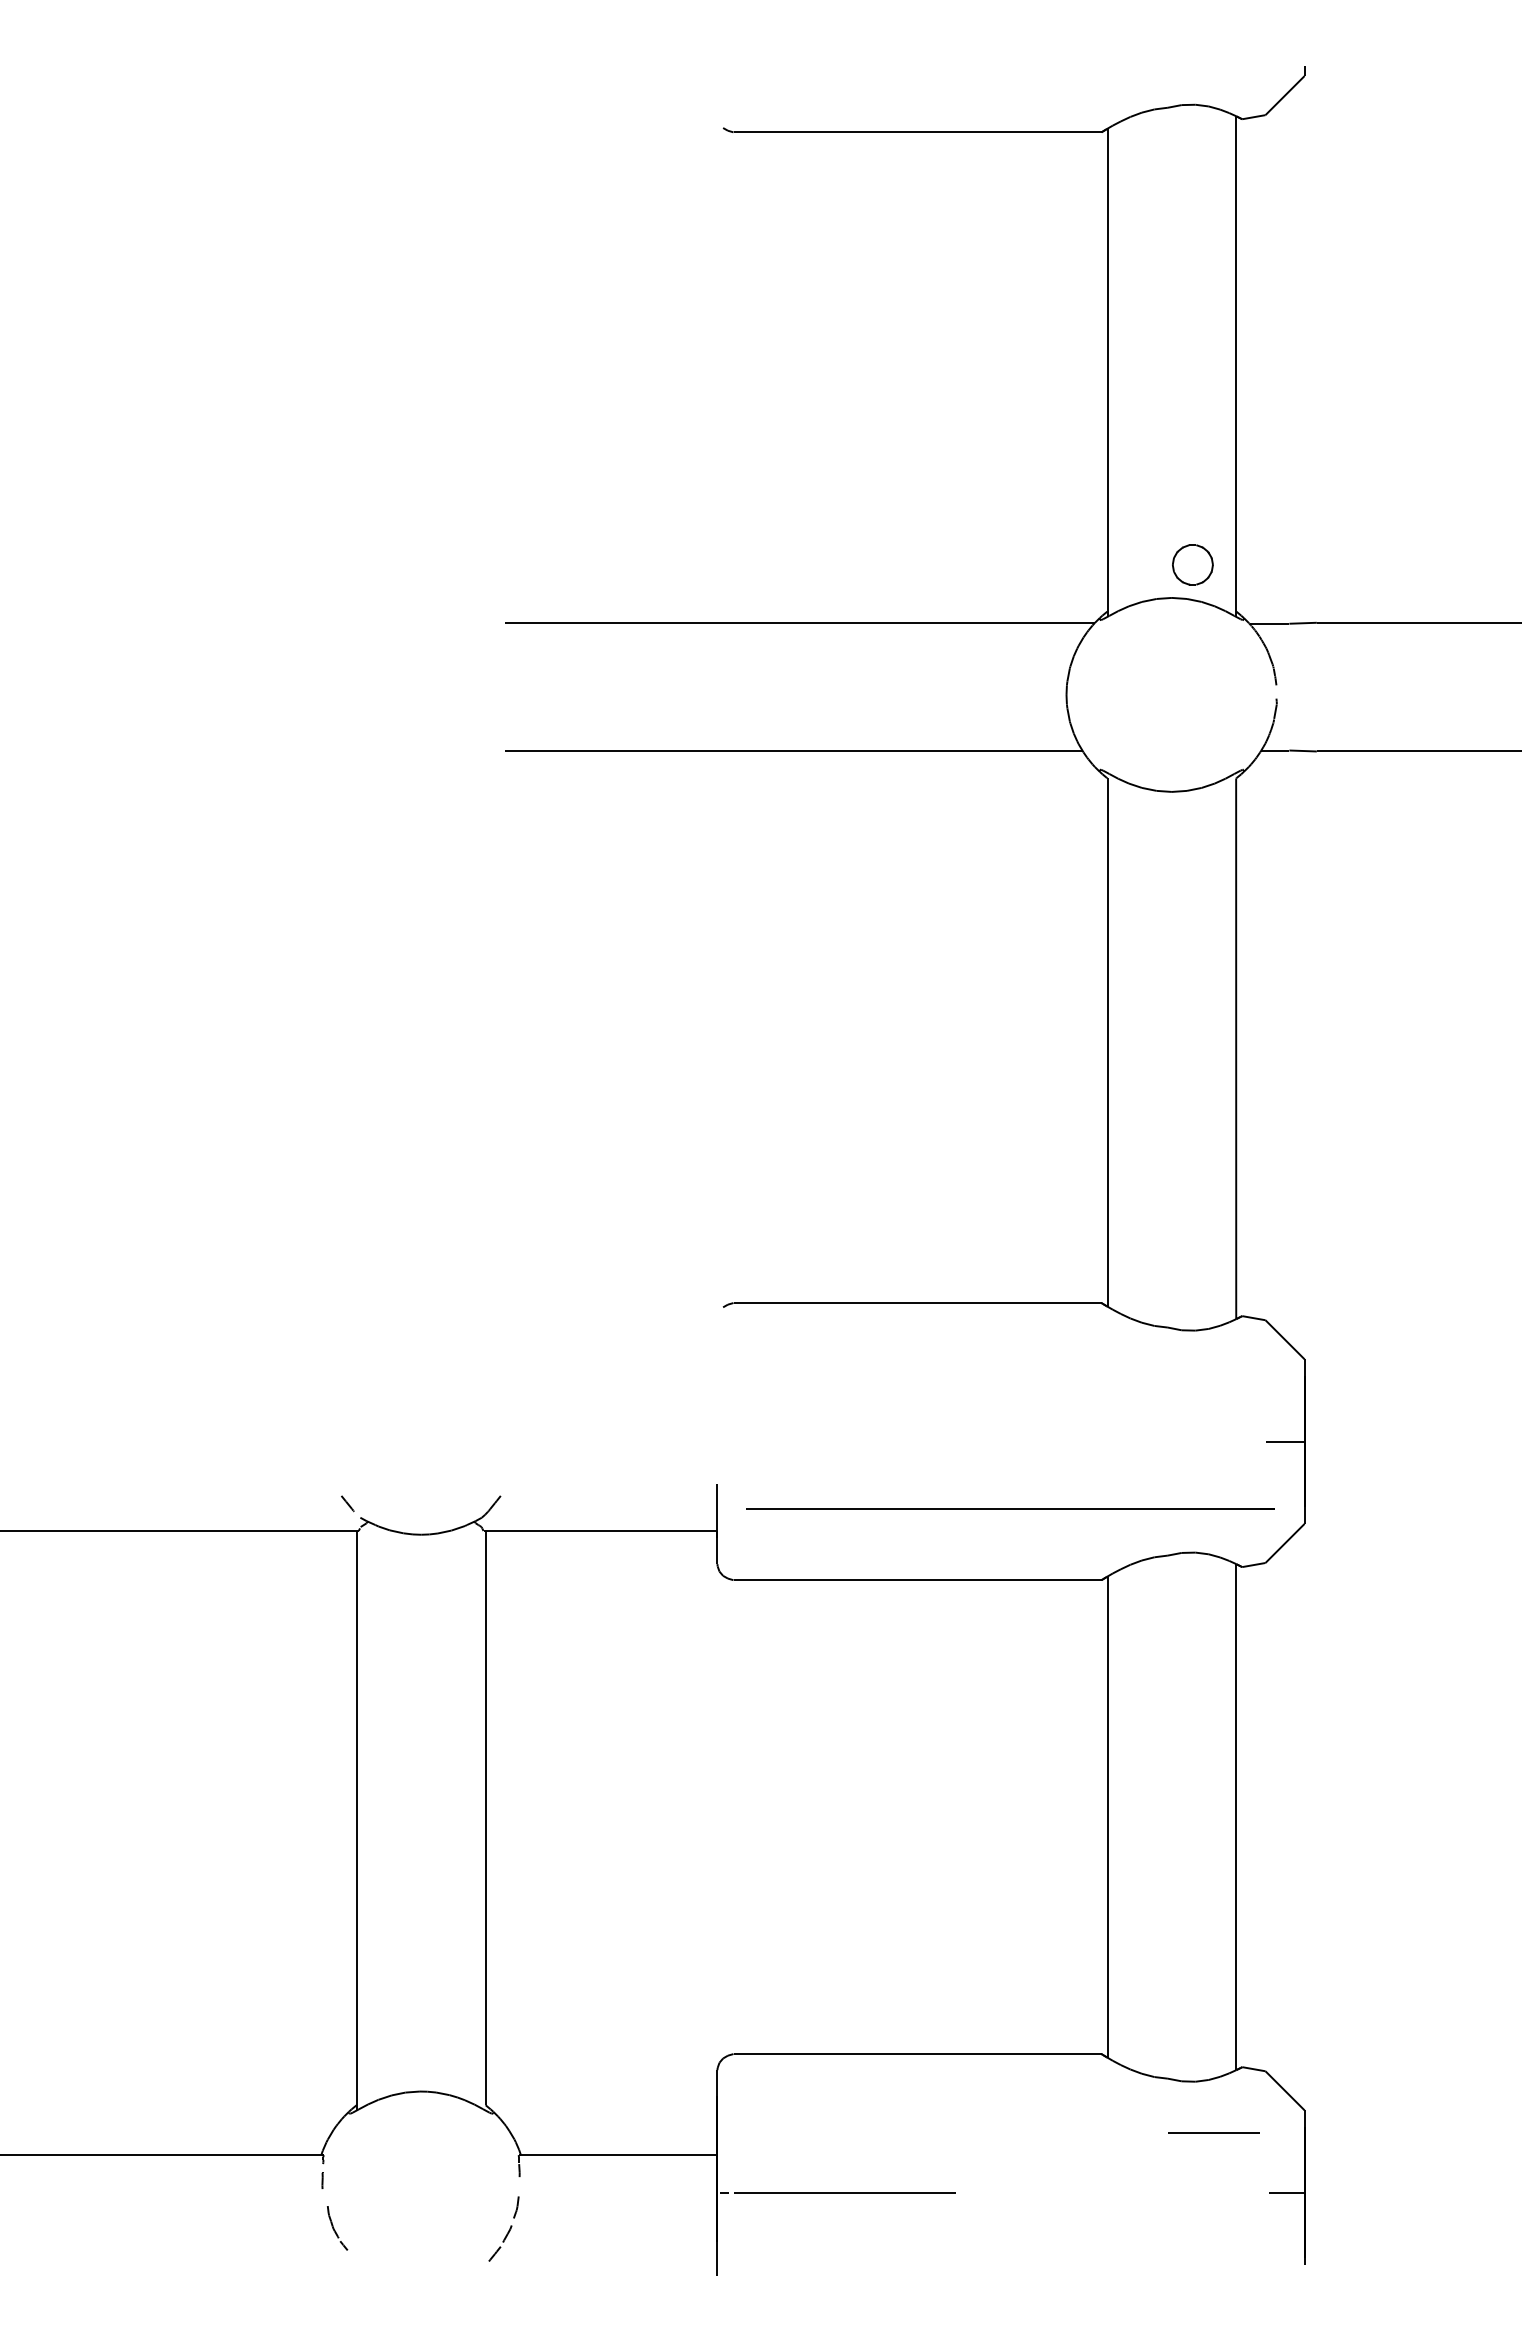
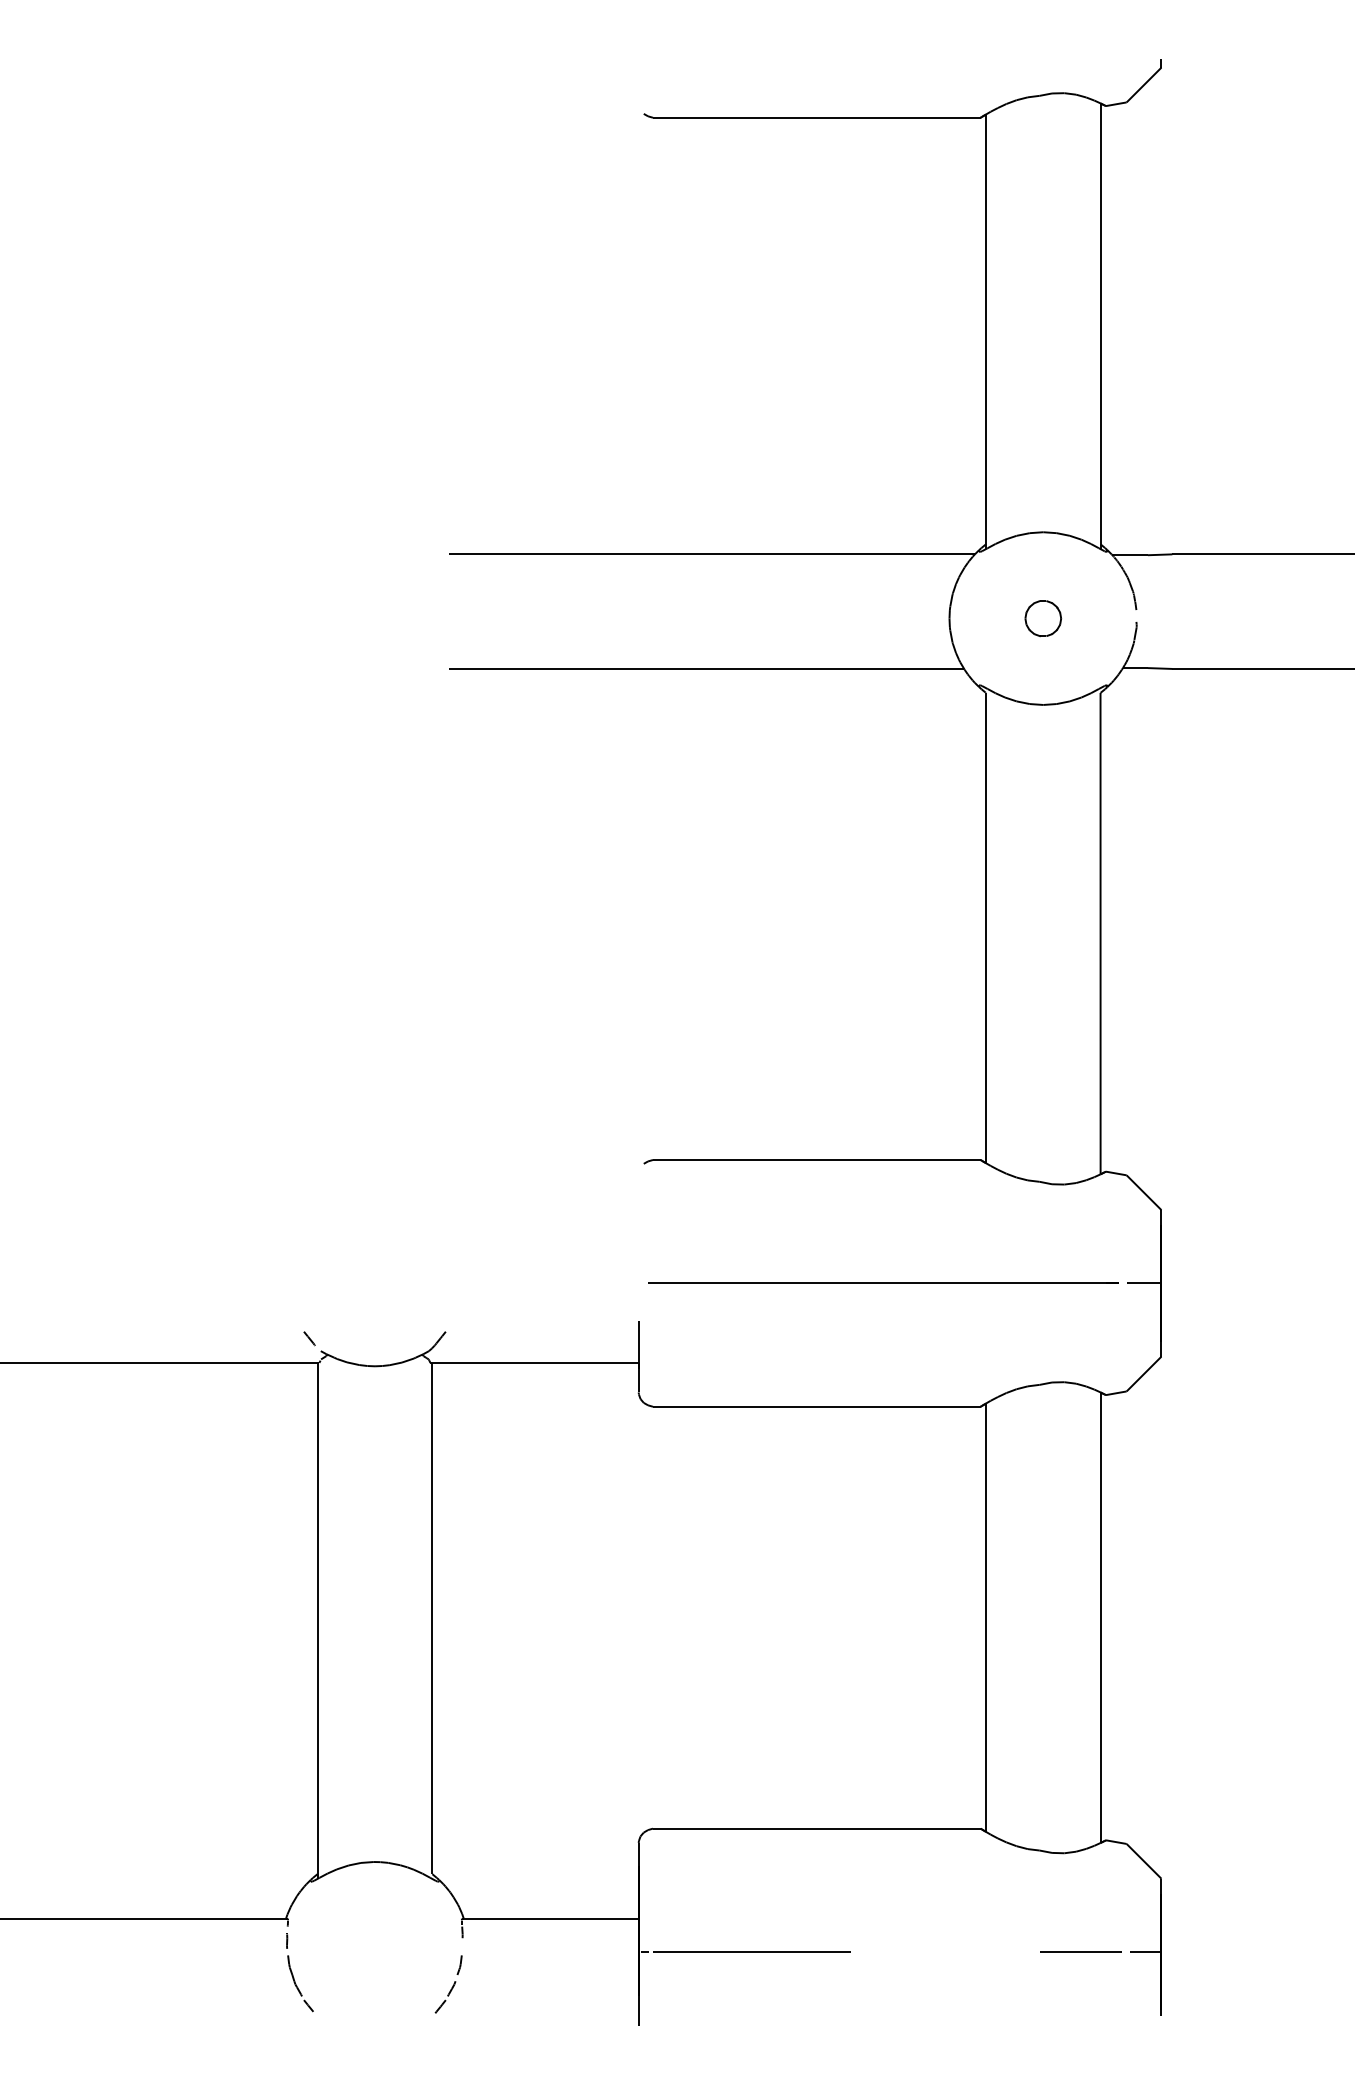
part: (1192, 564) -> (1042, 618), moved
line: (1010, 1508) -> (883, 1283), moved
line: (1213, 2132) -> (1080, 1951), moved
part: (337, 2228) -> (300, 1983), size x1.43

